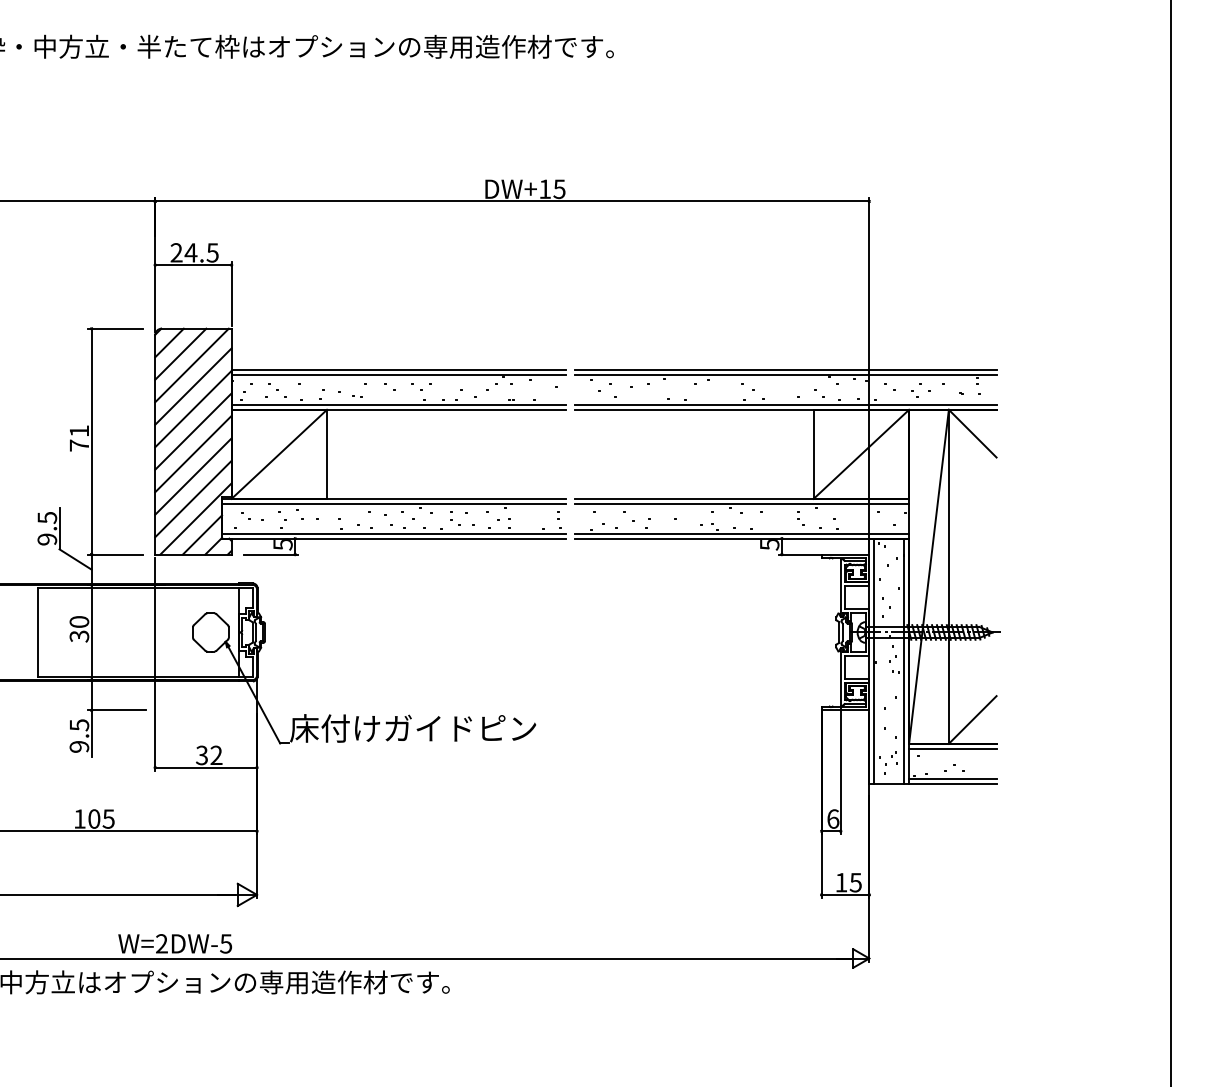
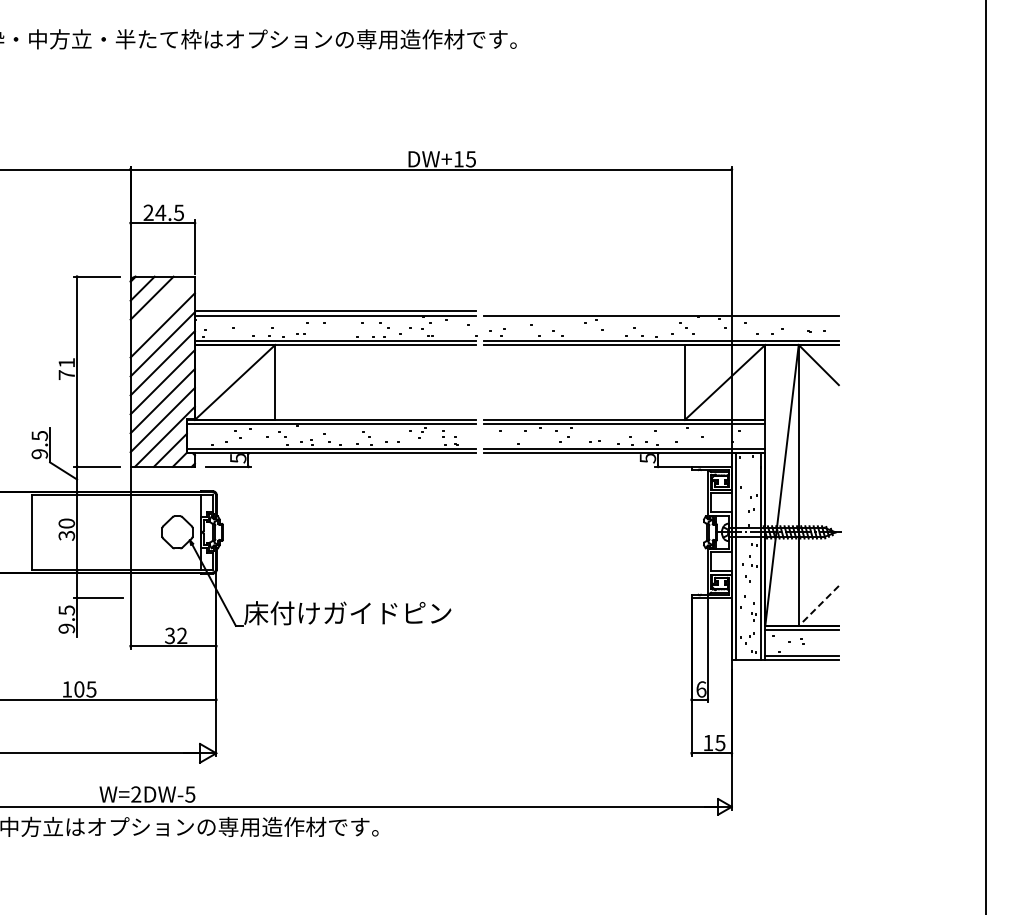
line: (191, 365) -> (161, 307), removed
line: (785, 370) -> (661, 311), removed
line: (972, 720) -> (818, 606), solid -> dashed

